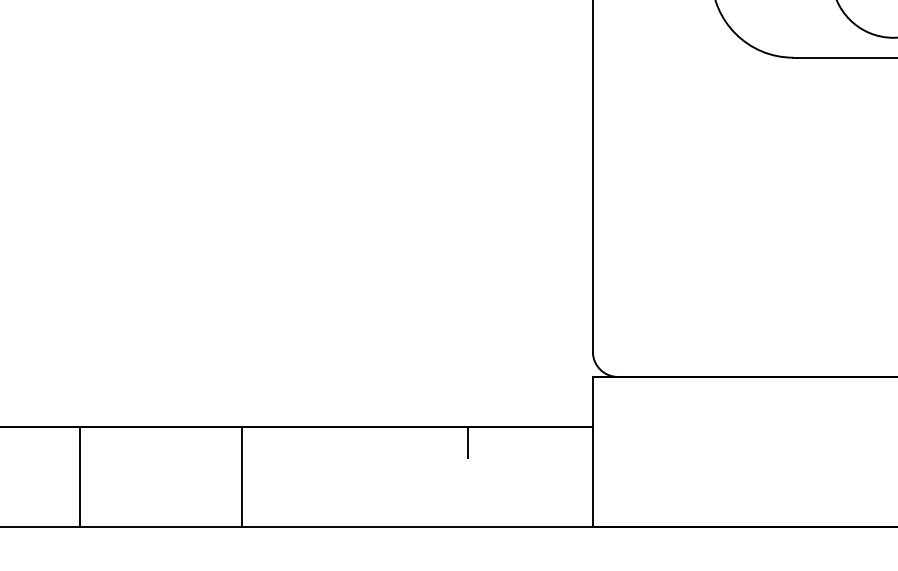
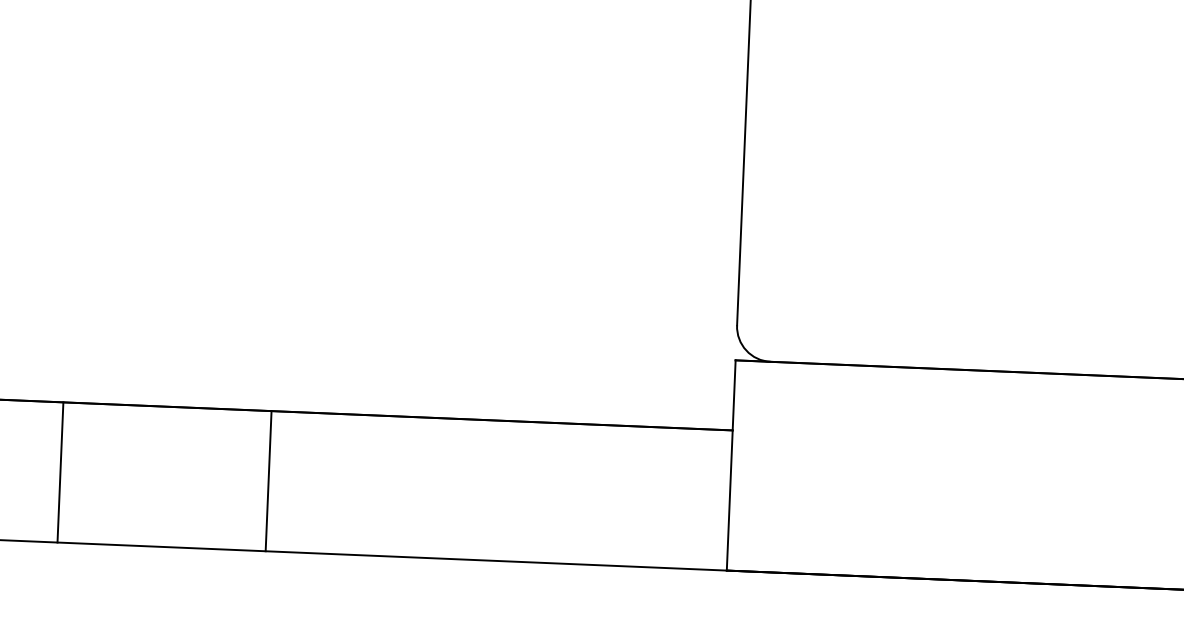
line: (467, 442) -> (556, 444), removed
line: (79, 477) -> (60, 472), moved
line: (242, 477) -> (268, 481), moved

